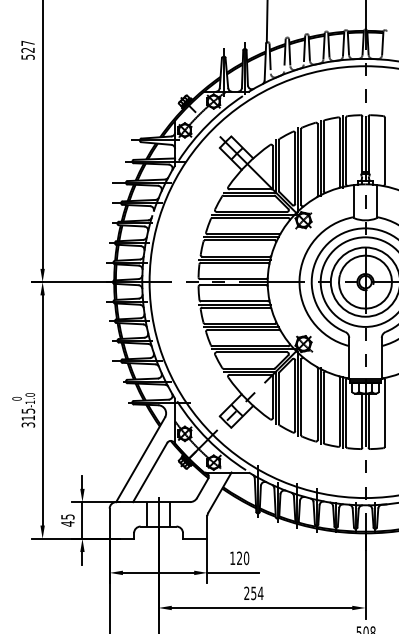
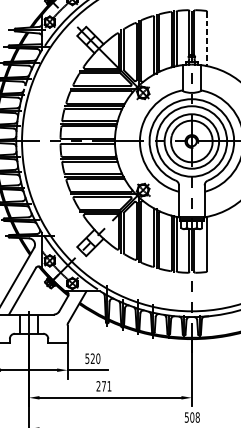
line: (384, 151) -> (206, 38), solid -> dashed
text: (232, 558) -> (87, 358), 120 -> 520
text: (257, 593) -> (106, 386), 254 -> 271

